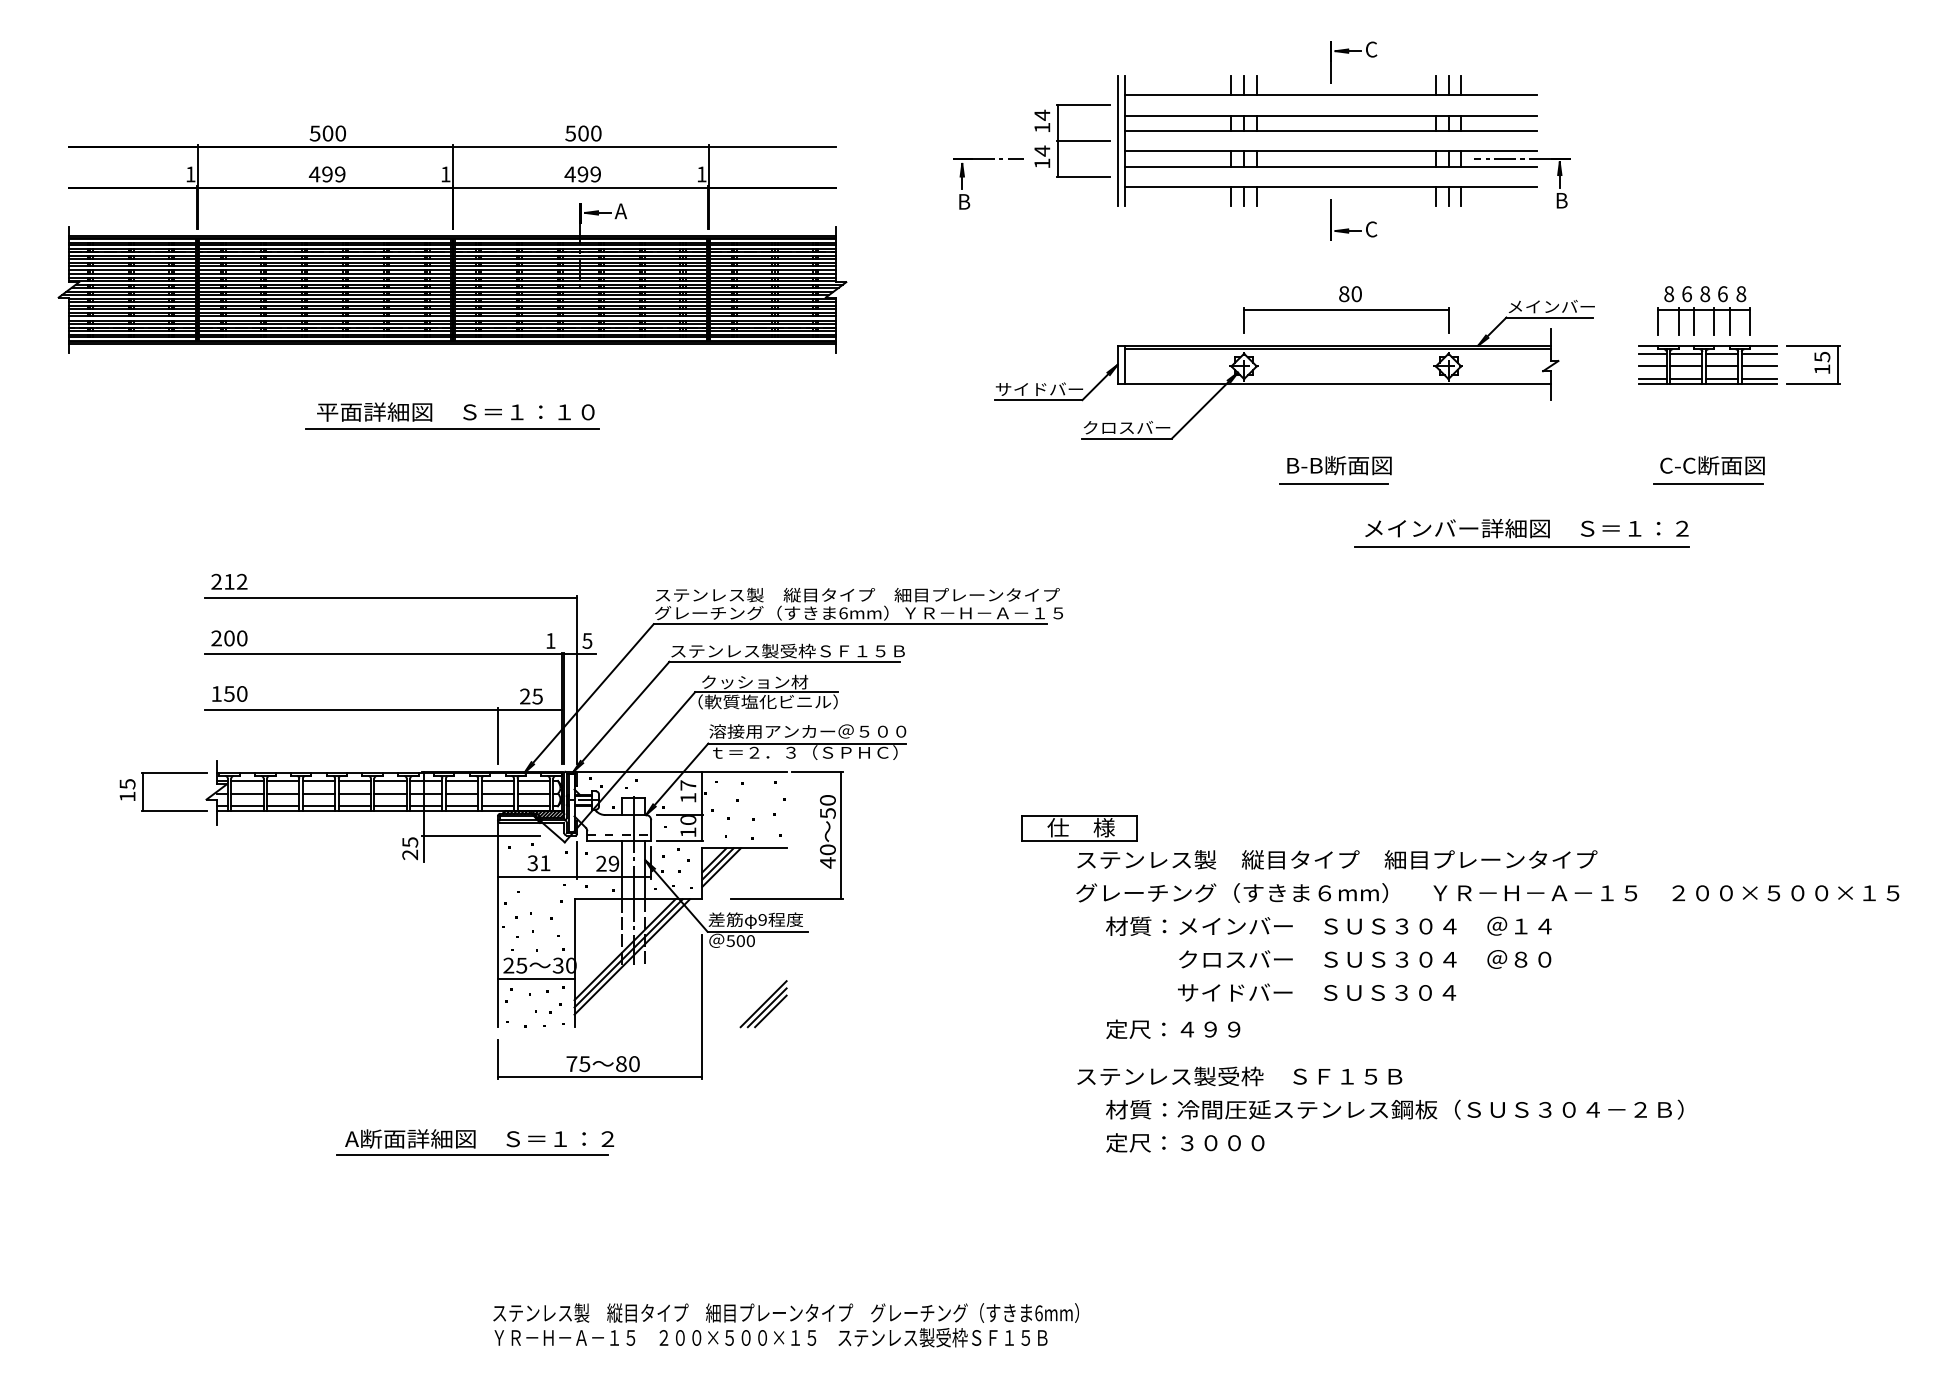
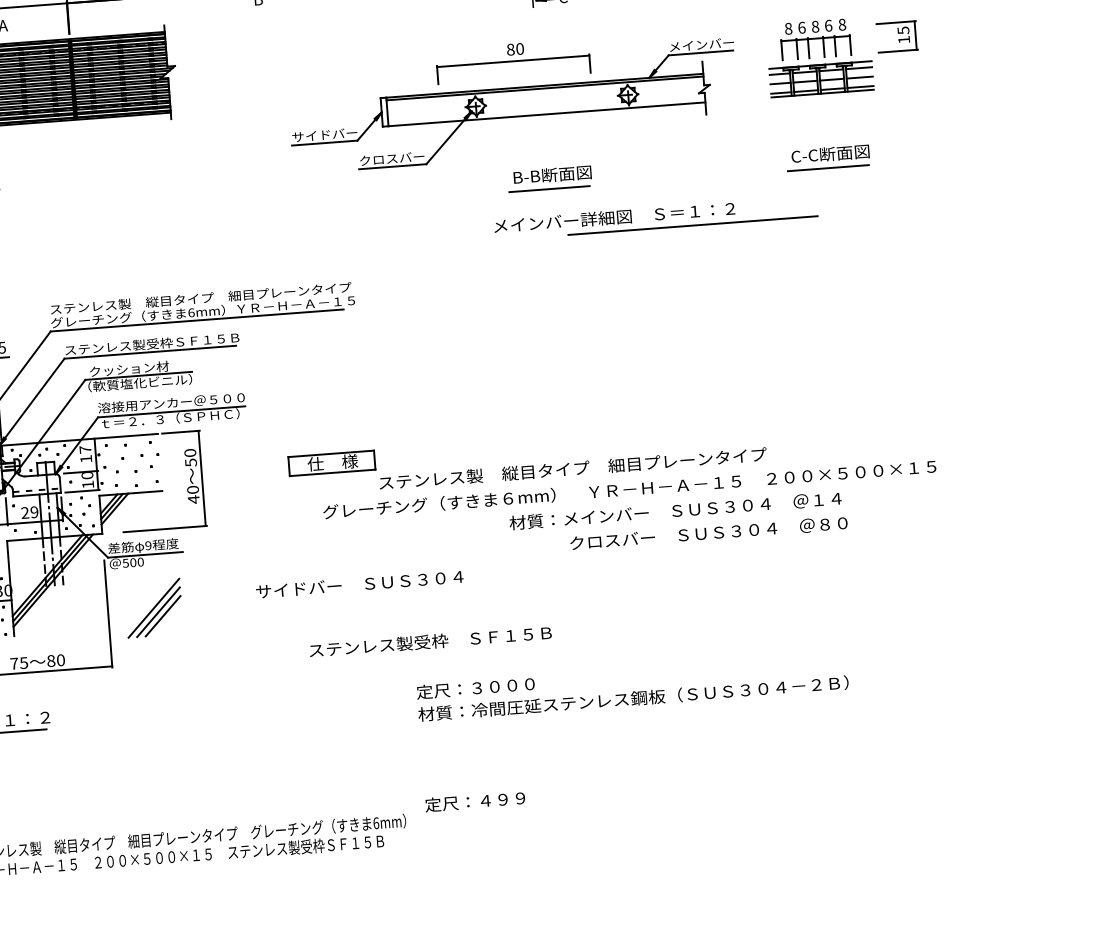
part: (1346, 309) -> (513, 61), moved
part: (1813, 364) -> (897, 36), moved
text: (1526, 528) -> (614, 217), moved
part: (1079, 828) -> (331, 463), moved
text: (1487, 892) -> (629, 489), moved
text: (1328, 925) -> (675, 510), moved
text: (1365, 959) -> (709, 533), moved
text: (1317, 992) -> (360, 584), moved
part: (763, 1004) -> (153, 608), size x1.6
text: (1173, 1028) -> (475, 801), moved
text: (1239, 1076) -> (430, 641), moved
text: (1394, 1109) -> (633, 698), moved

